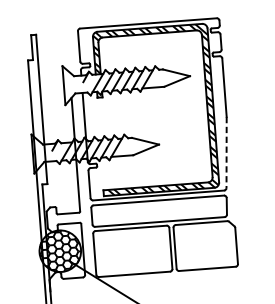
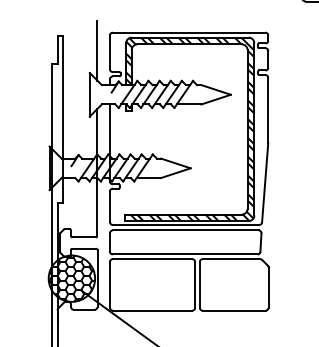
line: (67, 45) -> (97, 50), added
line: (226, 152) -> (265, 182), dashed -> solid

